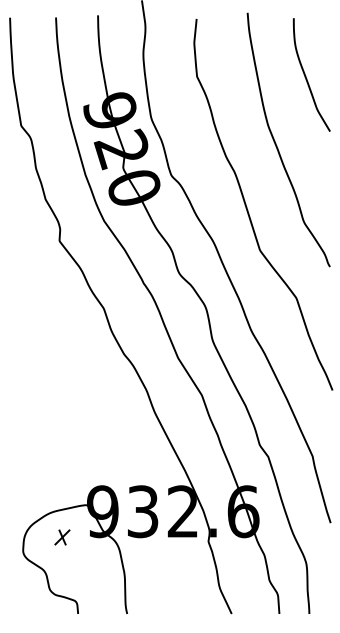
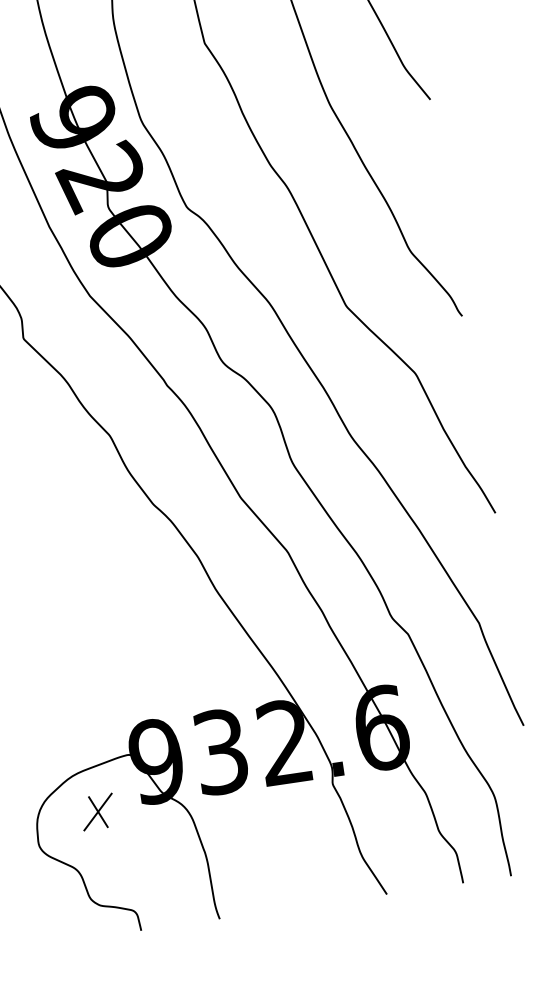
part: (62, 537) -> (98, 812), size x1.43

